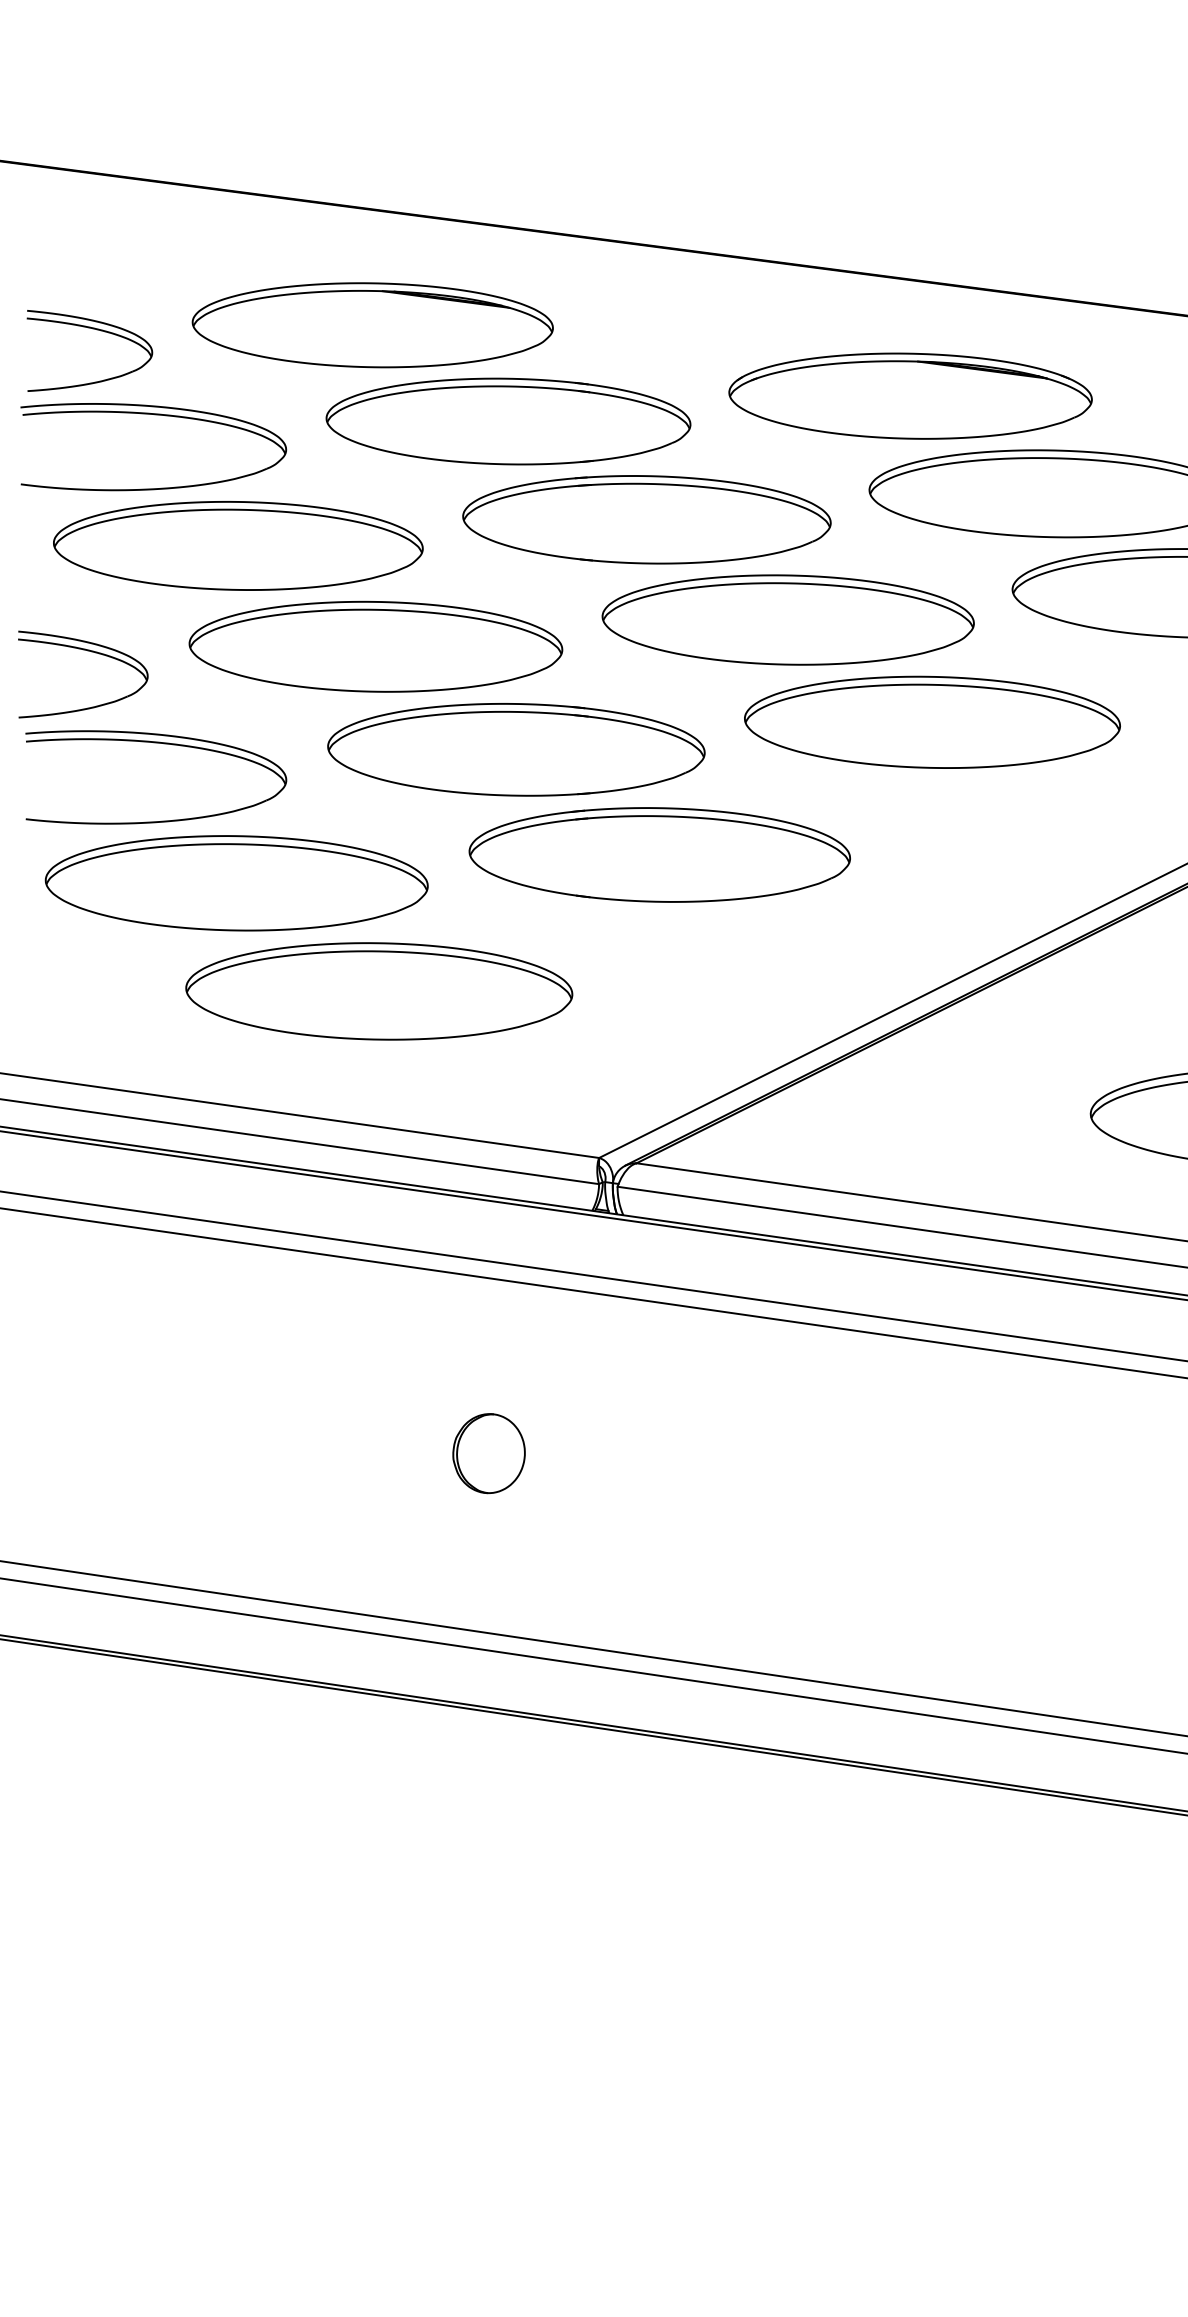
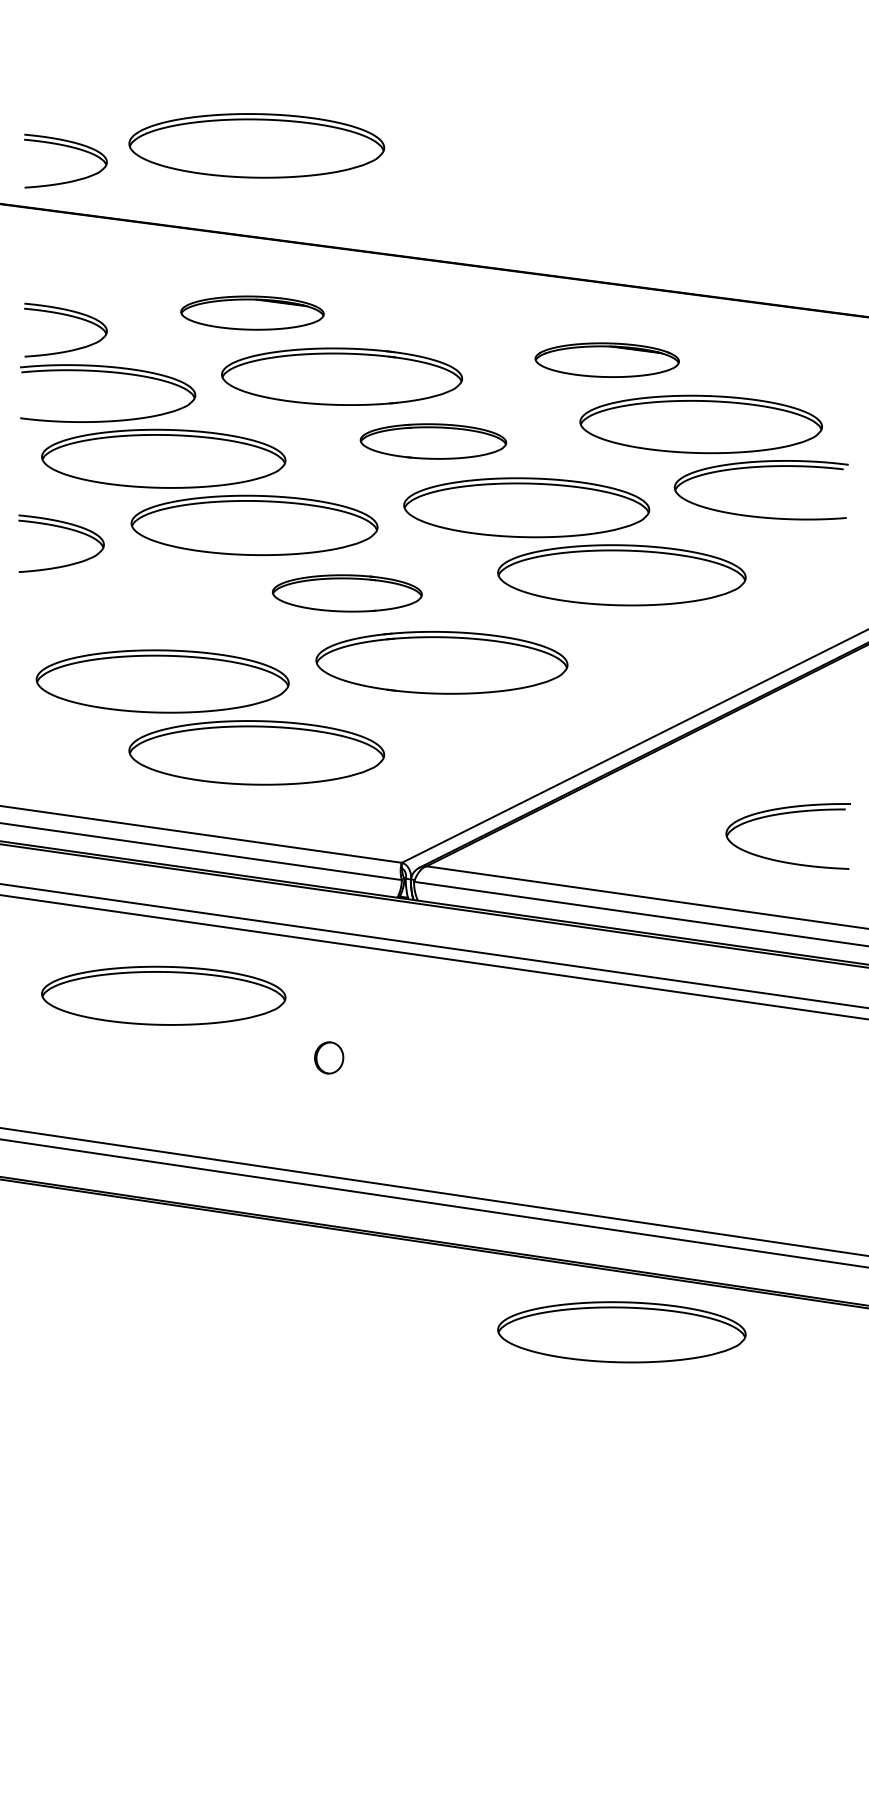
part: (378, 71) -> (256, 145), added
part: (94, 74) -> (68, 147), added
part: (372, 324) -> (252, 312), size x0.6
part: (909, 396) -> (606, 360), size x0.6
part: (647, 519) -> (433, 441), size x0.6
part: (156, 743) -> (109, 589), removed
part: (516, 749) -> (347, 593), size x0.6
part: (237, 1359) -> (163, 995), added
part: (487, 1452) -> (328, 1057), size x0.6
part: (931, 1869) -> (621, 1332), added

